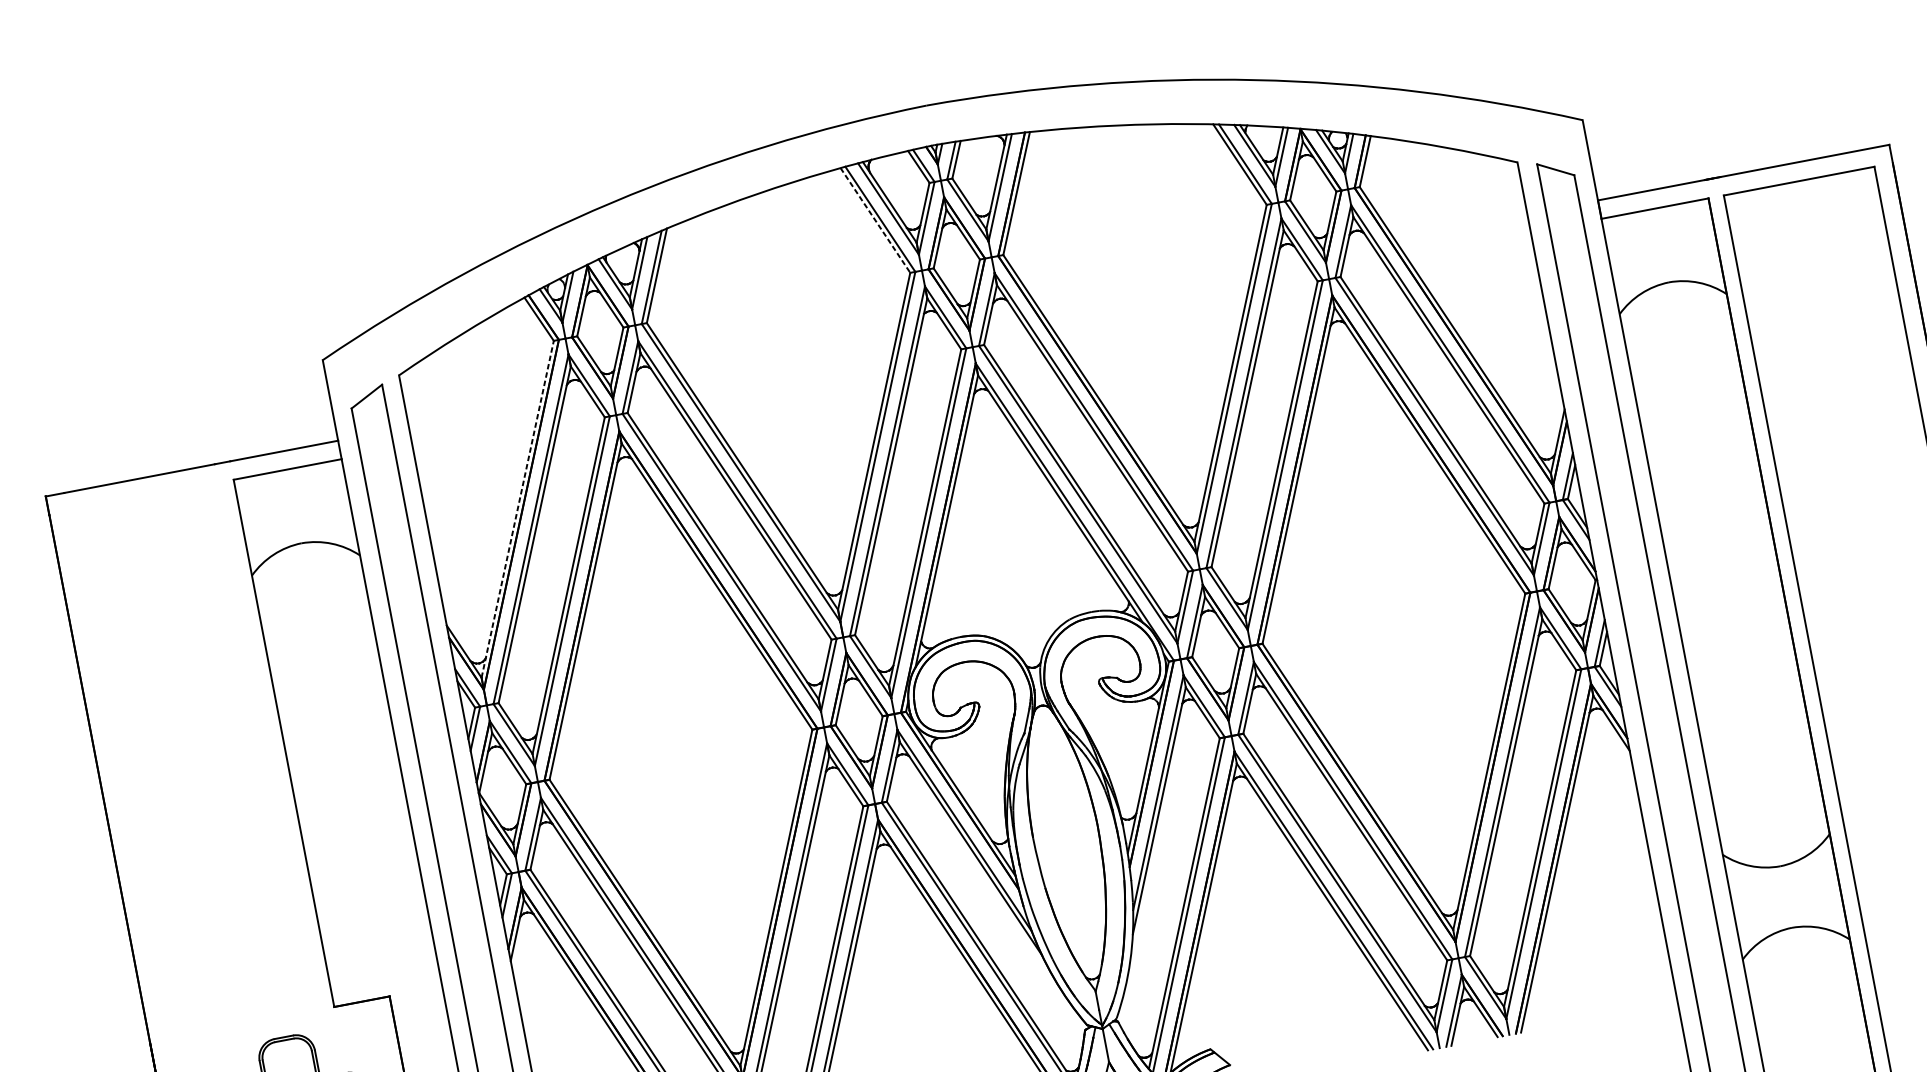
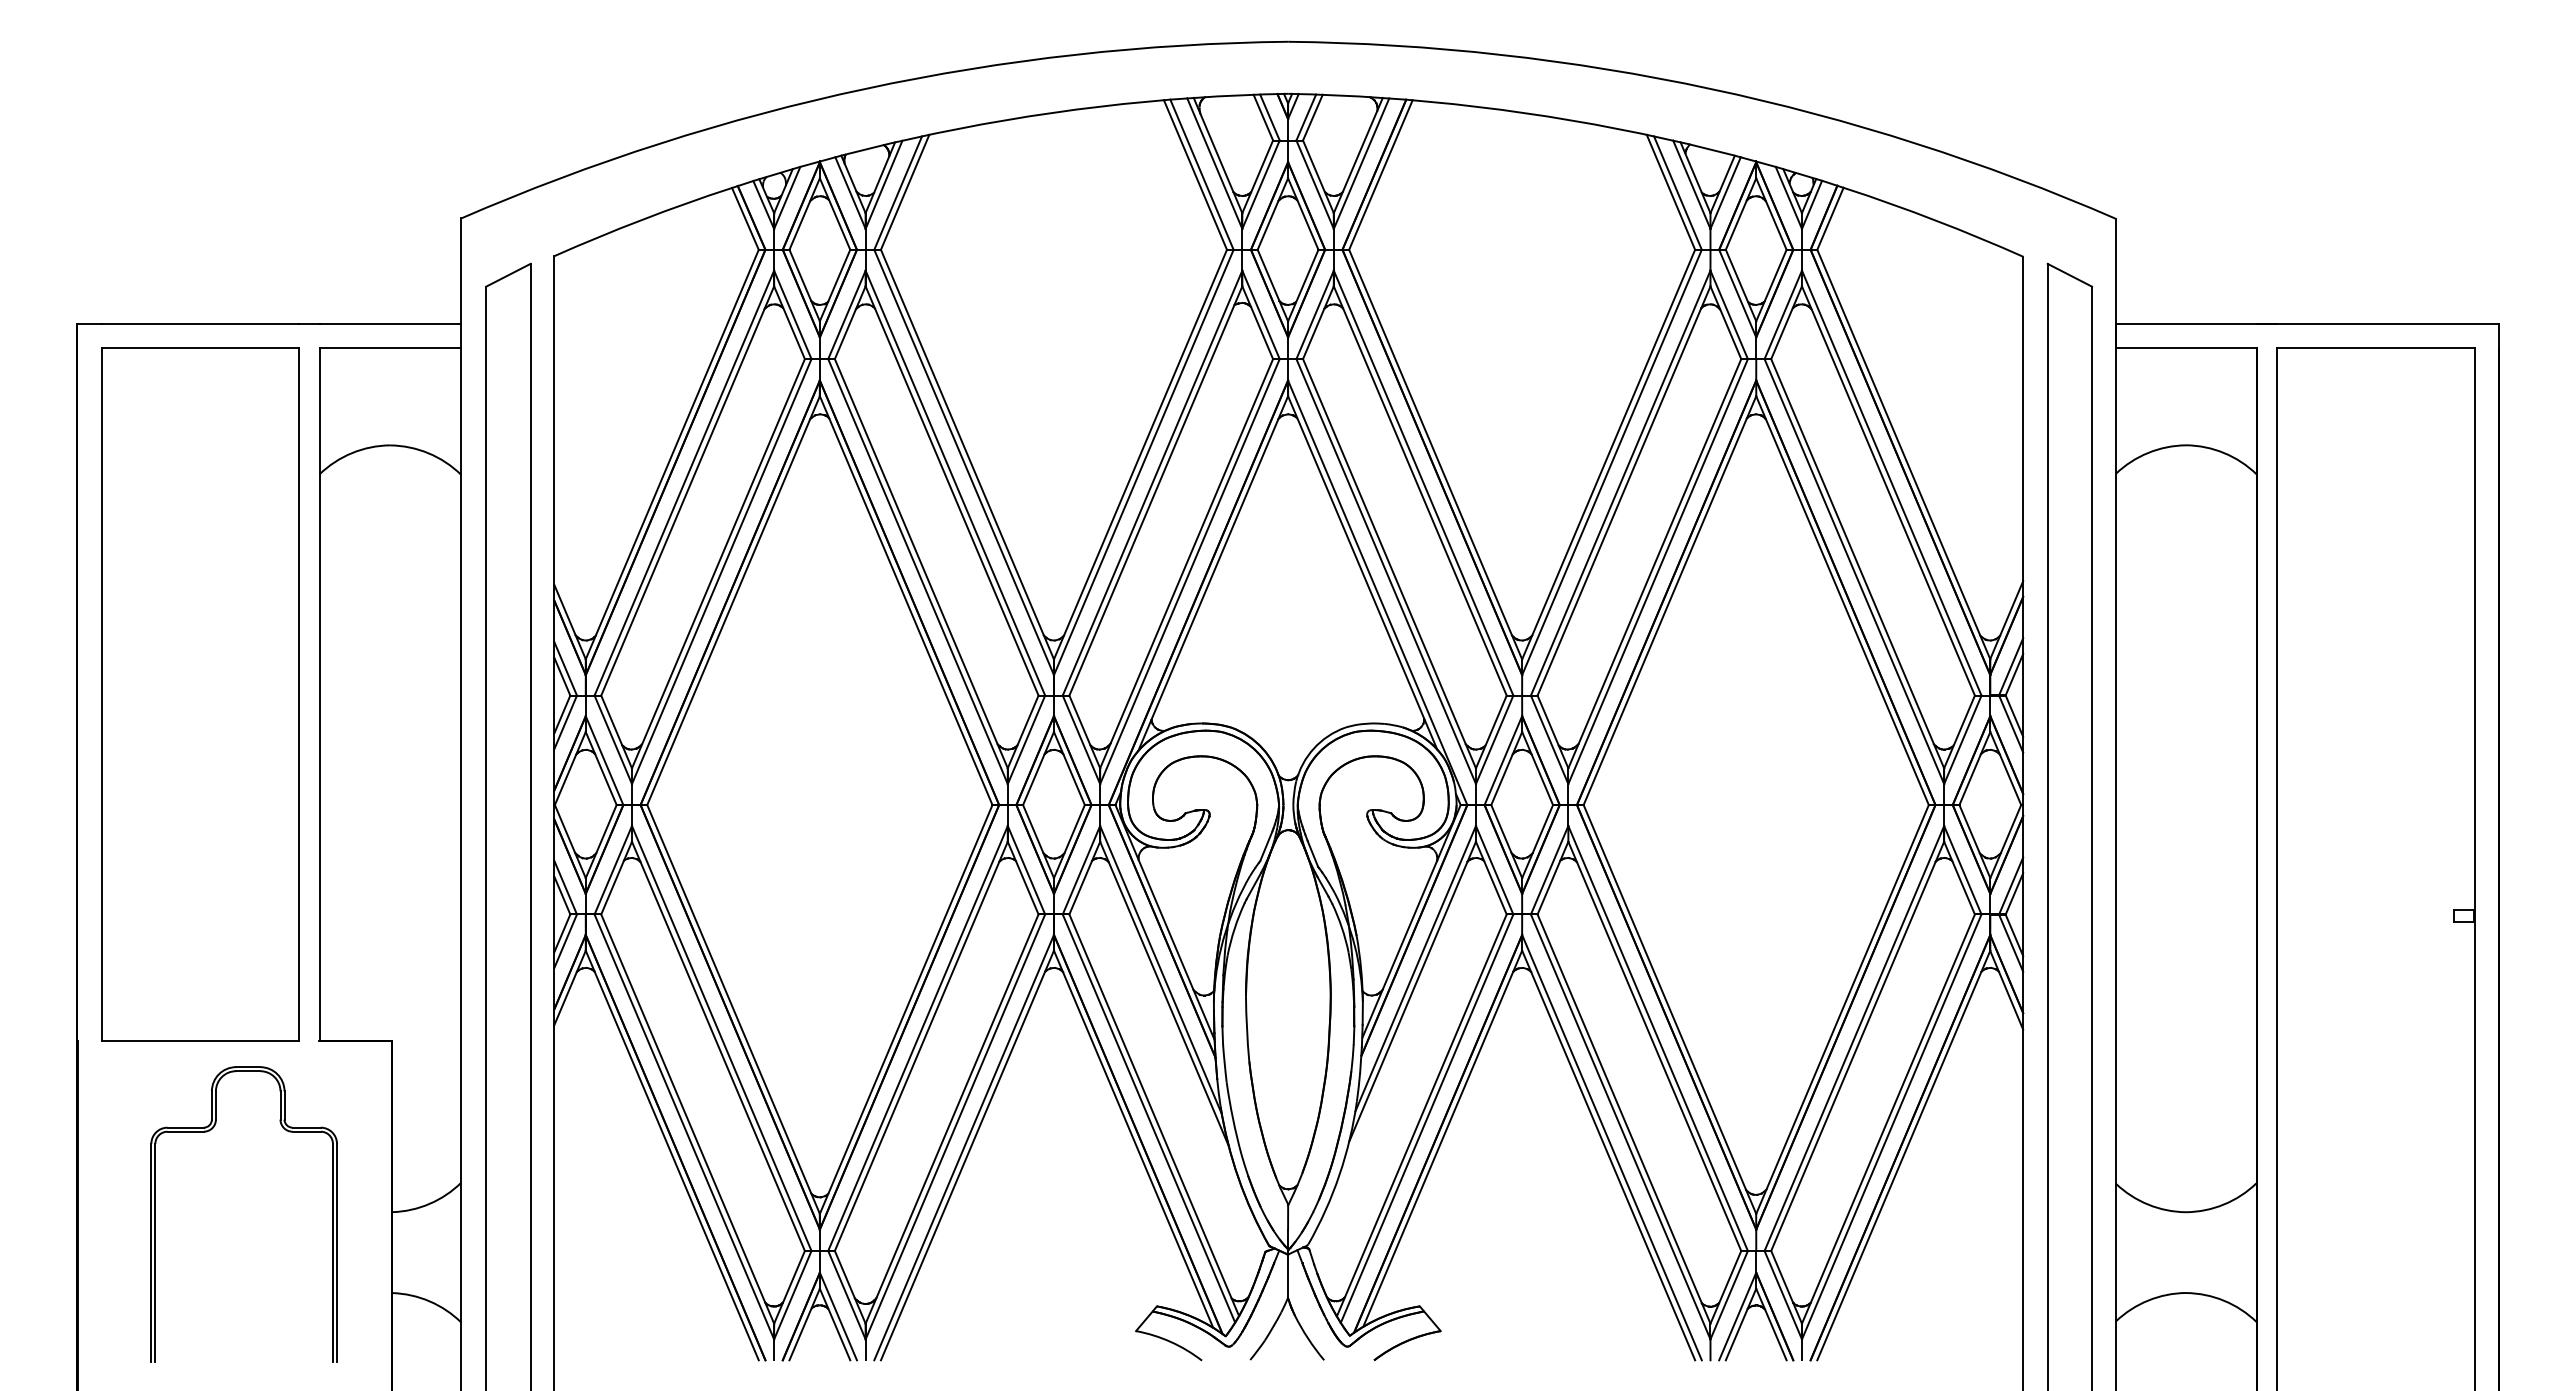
line: (875, 220) -> (1195, 175), dashed -> solid
line: (517, 509) -> (672, 454), dashed -> solid
part: (193, 760) -> (200, 694), added

